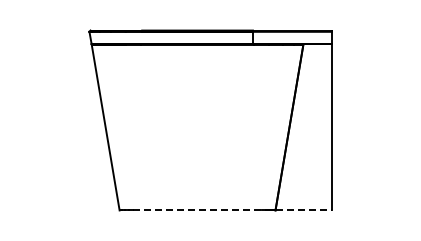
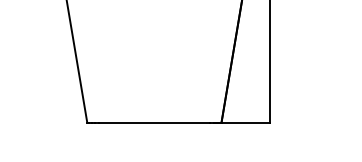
line: (197, 210) -> (154, 122), dashed -> solid
line: (304, 210) -> (246, 122), dashed -> solid

